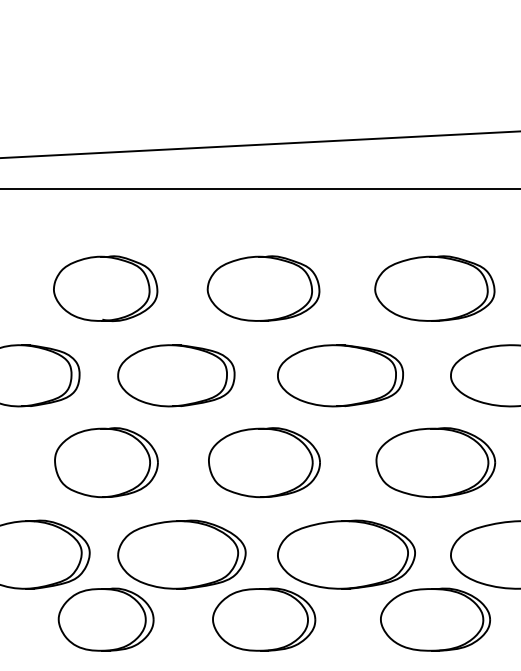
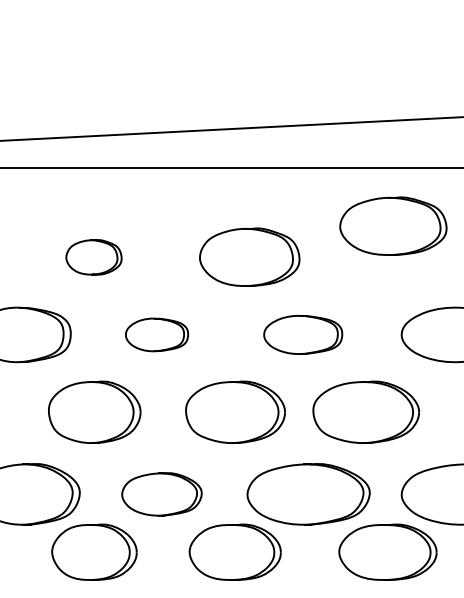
part: (263, 287) -> (249, 256), moved
part: (434, 287) -> (393, 225), moved
part: (105, 288) -> (93, 257), size x0.6
part: (175, 375) -> (156, 334), size x0.6
part: (339, 375) -> (302, 334), size x0.7
part: (436, 461) -> (366, 411), moved
part: (181, 554) -> (161, 494), size x0.7

